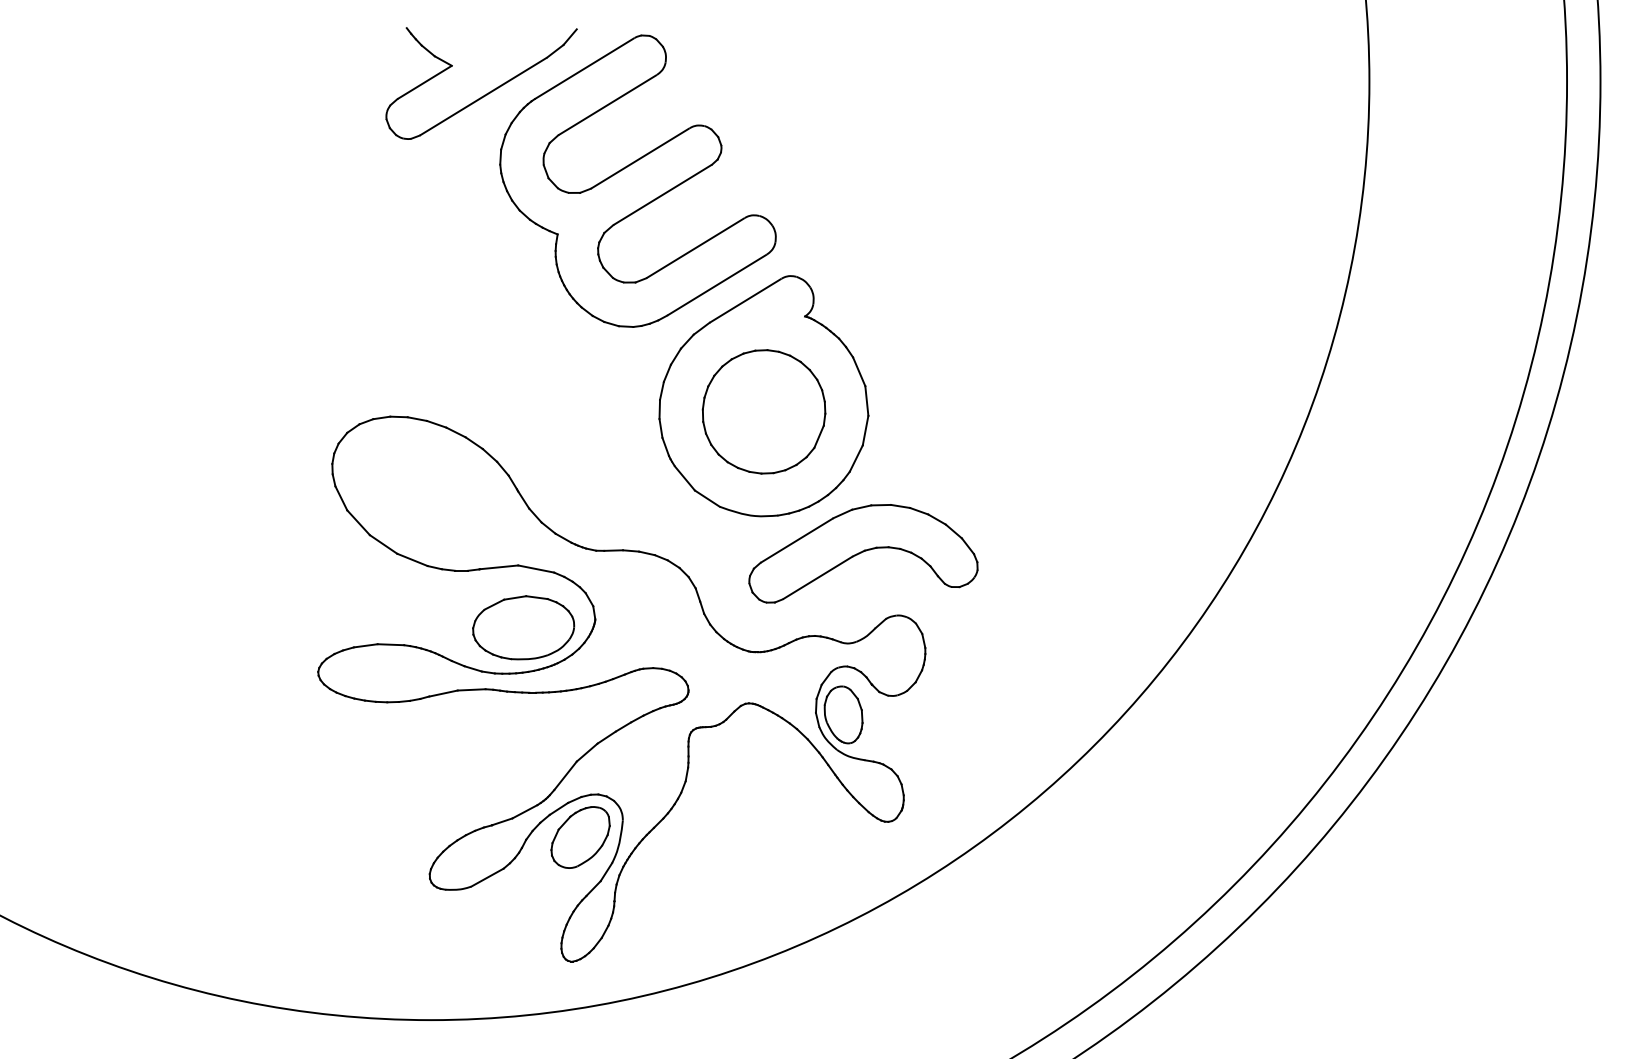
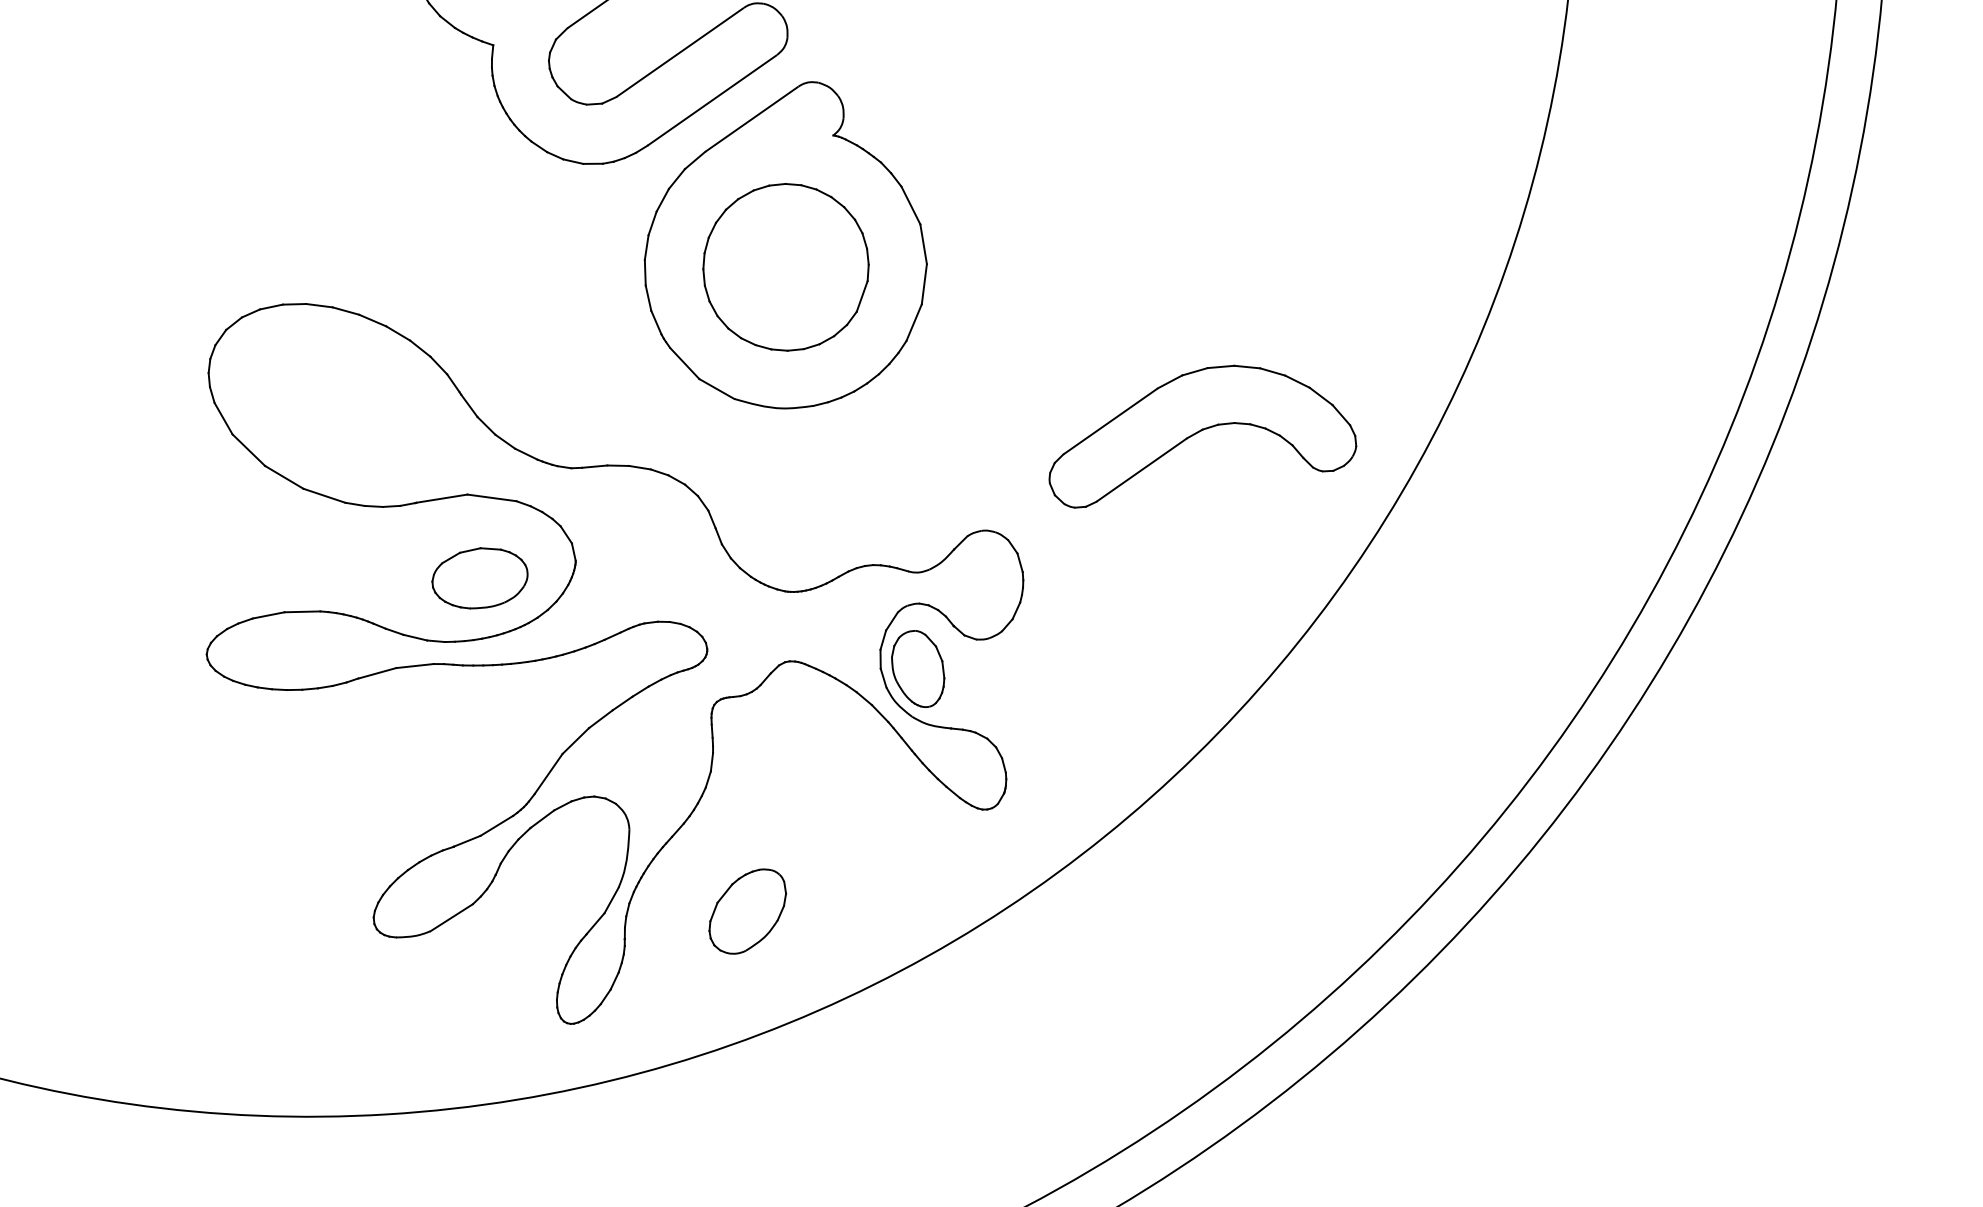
part: (863, 553) -> (1201, 433), moved
part: (523, 627) -> (479, 577), size x0.7
part: (580, 837) -> (747, 911), moved

